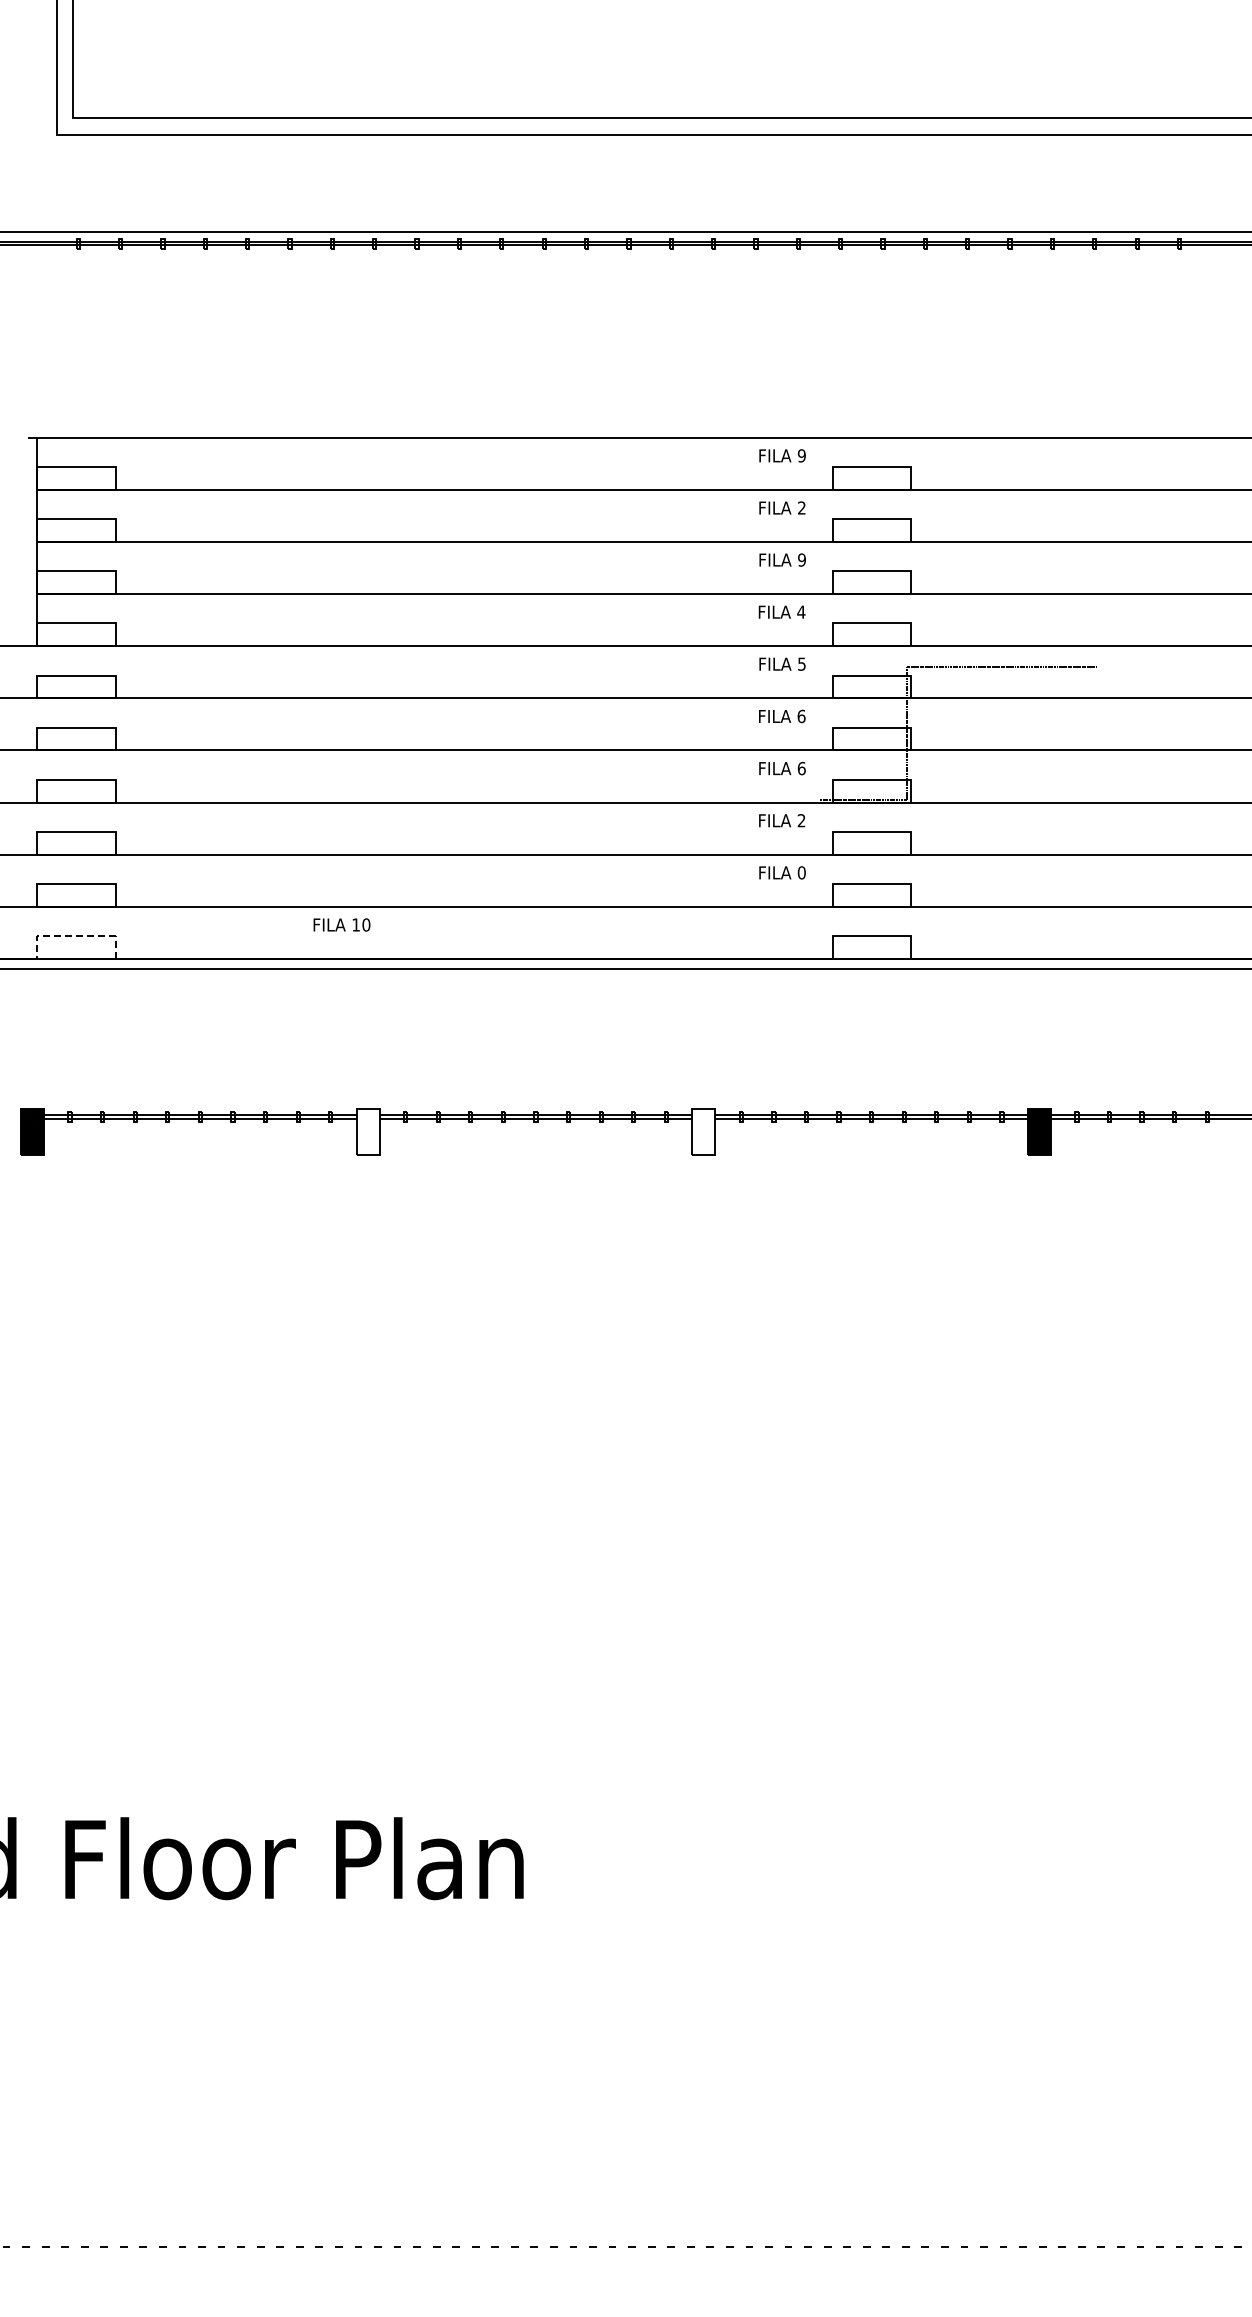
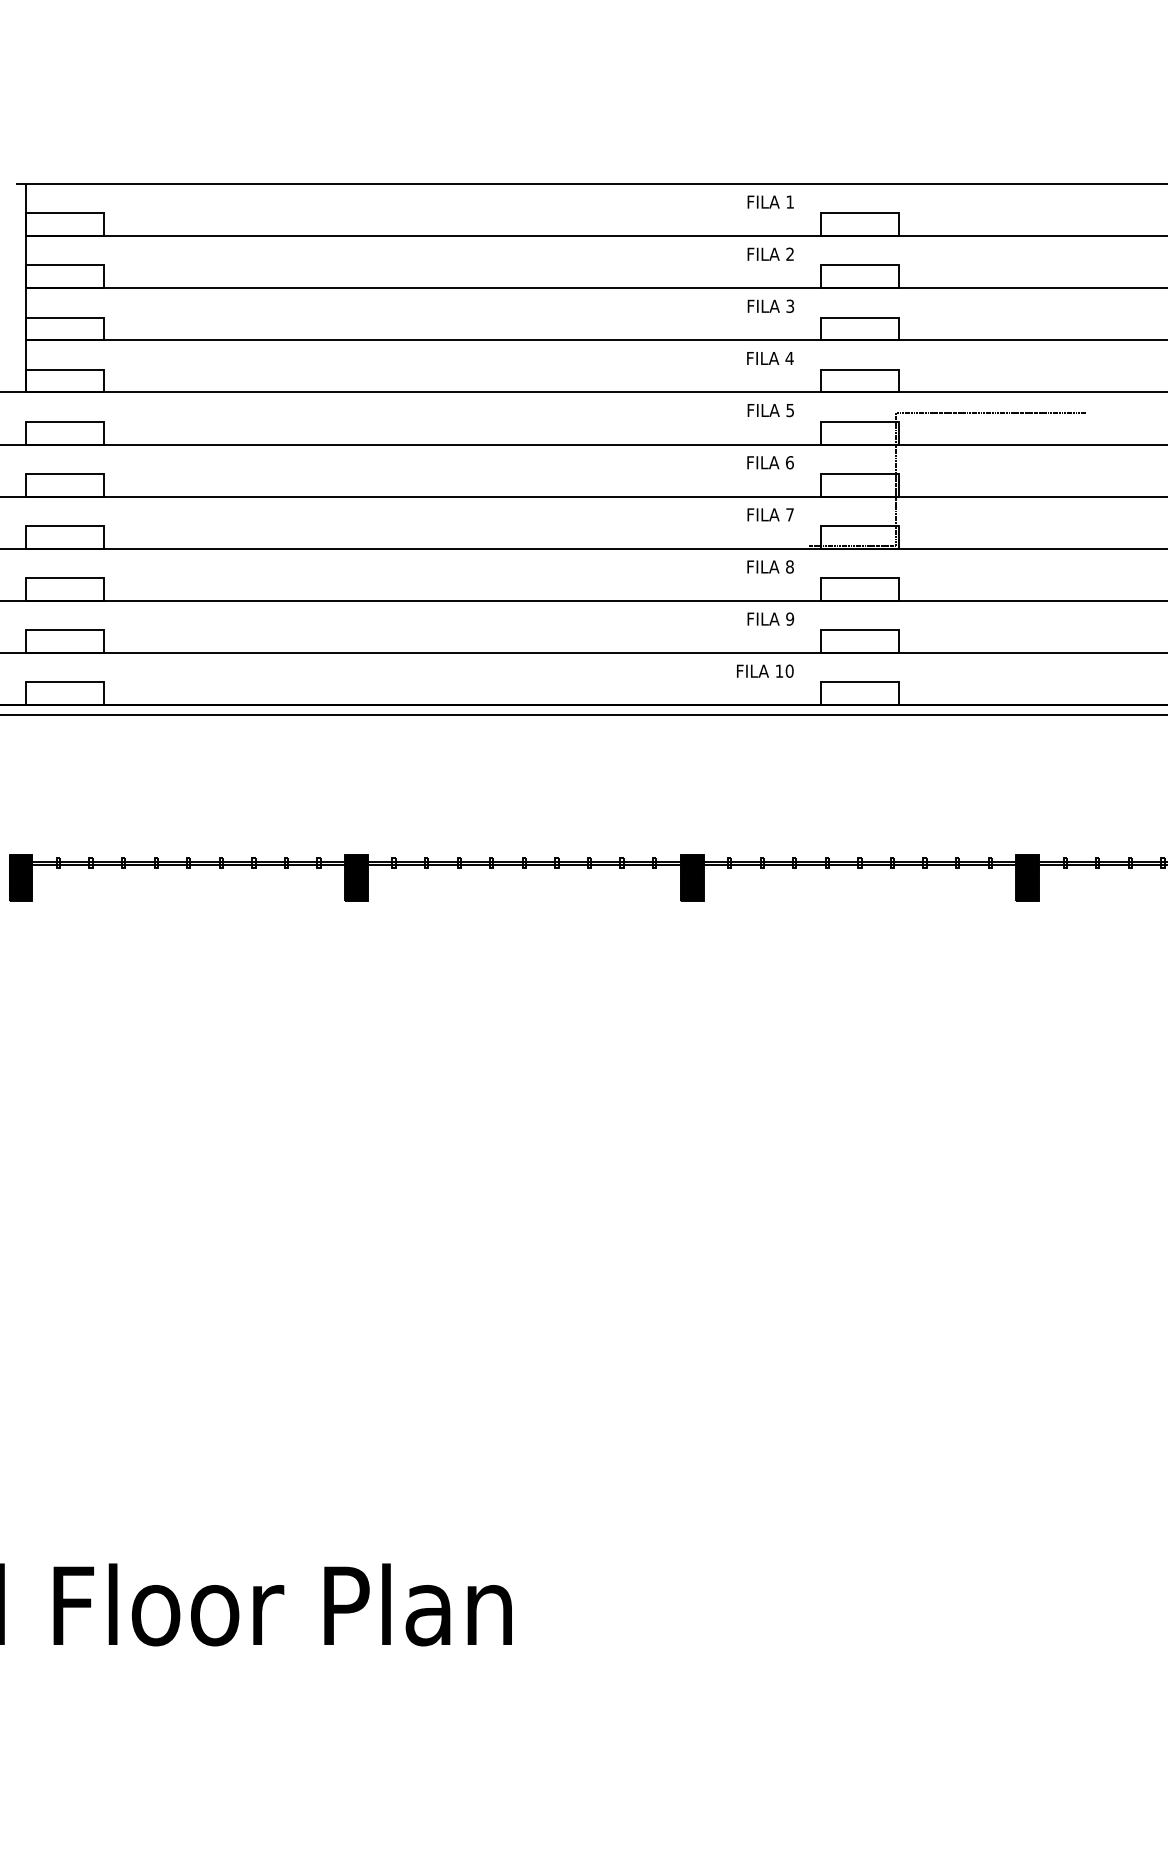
text: (801, 455) -> (789, 201), 9 -> 1
text: (801, 559) -> (789, 305), 9 -> 3
text: (801, 768) -> (789, 514), 6 -> 7
text: (801, 820) -> (789, 566), 2 -> 8
text: (801, 872) -> (789, 618), 0 -> 9
text: (341, 924) -> (764, 670), moved
line: (76, 936) -> (64, 682), dashed -> solid
hatch: (367, 1131) -> (355, 877), added
hatch: (703, 1131) -> (691, 877), added

